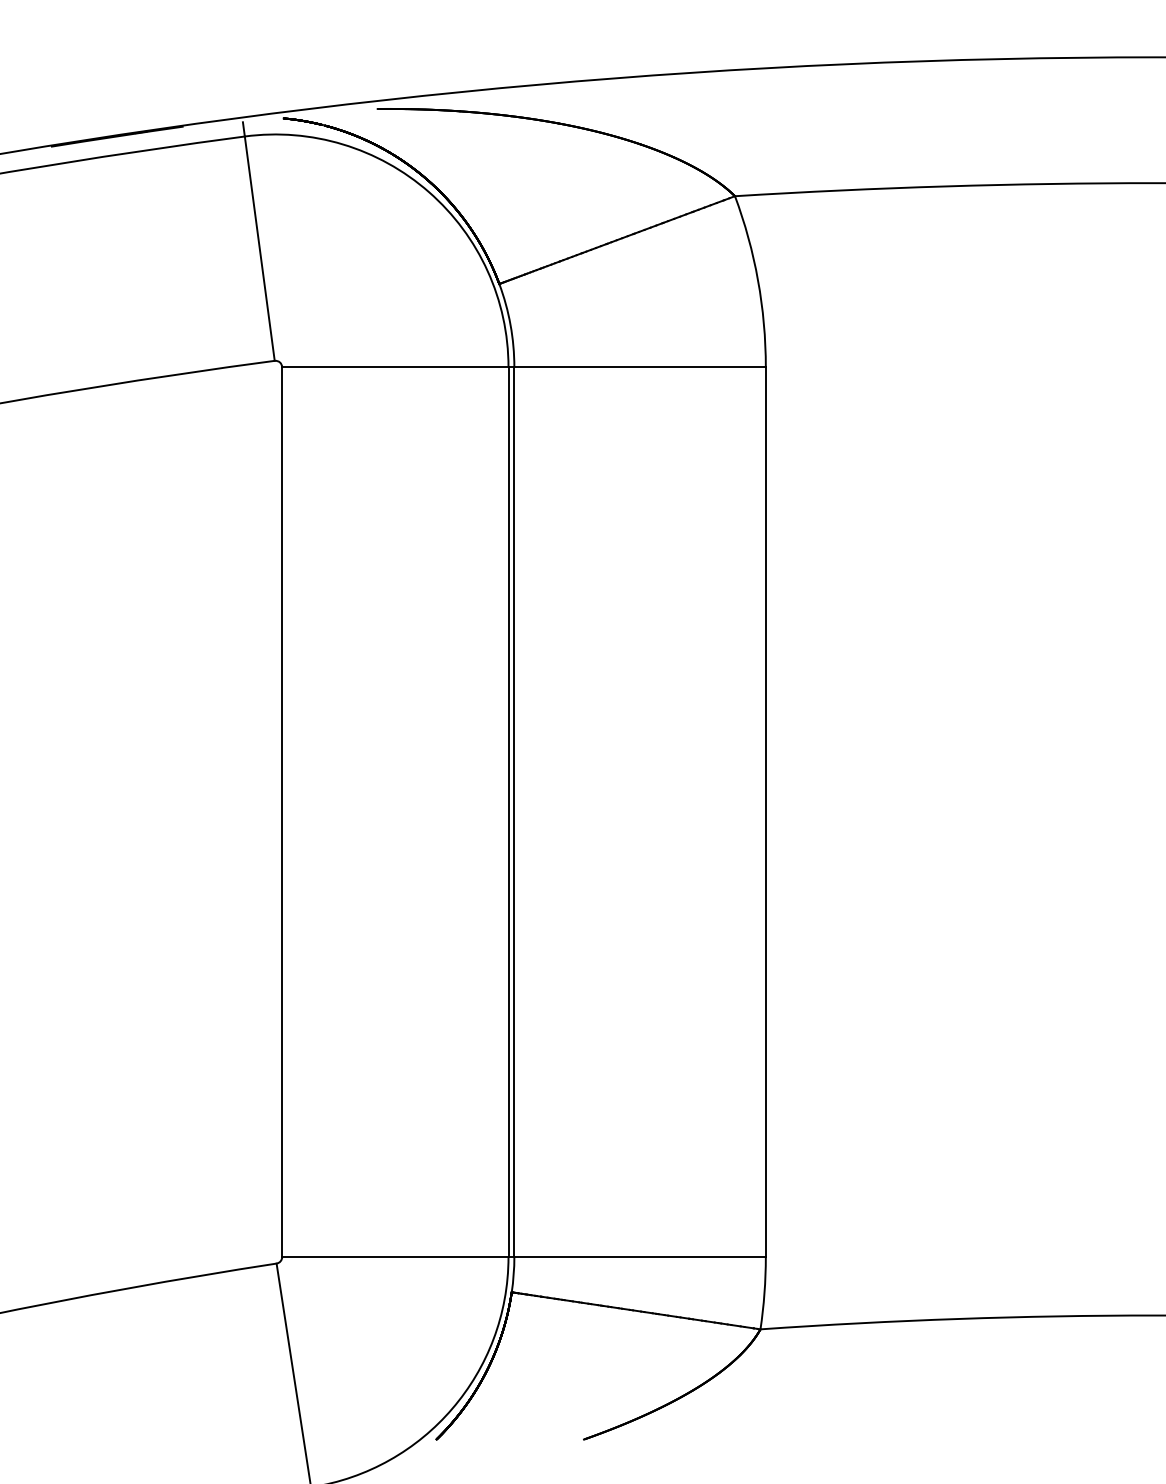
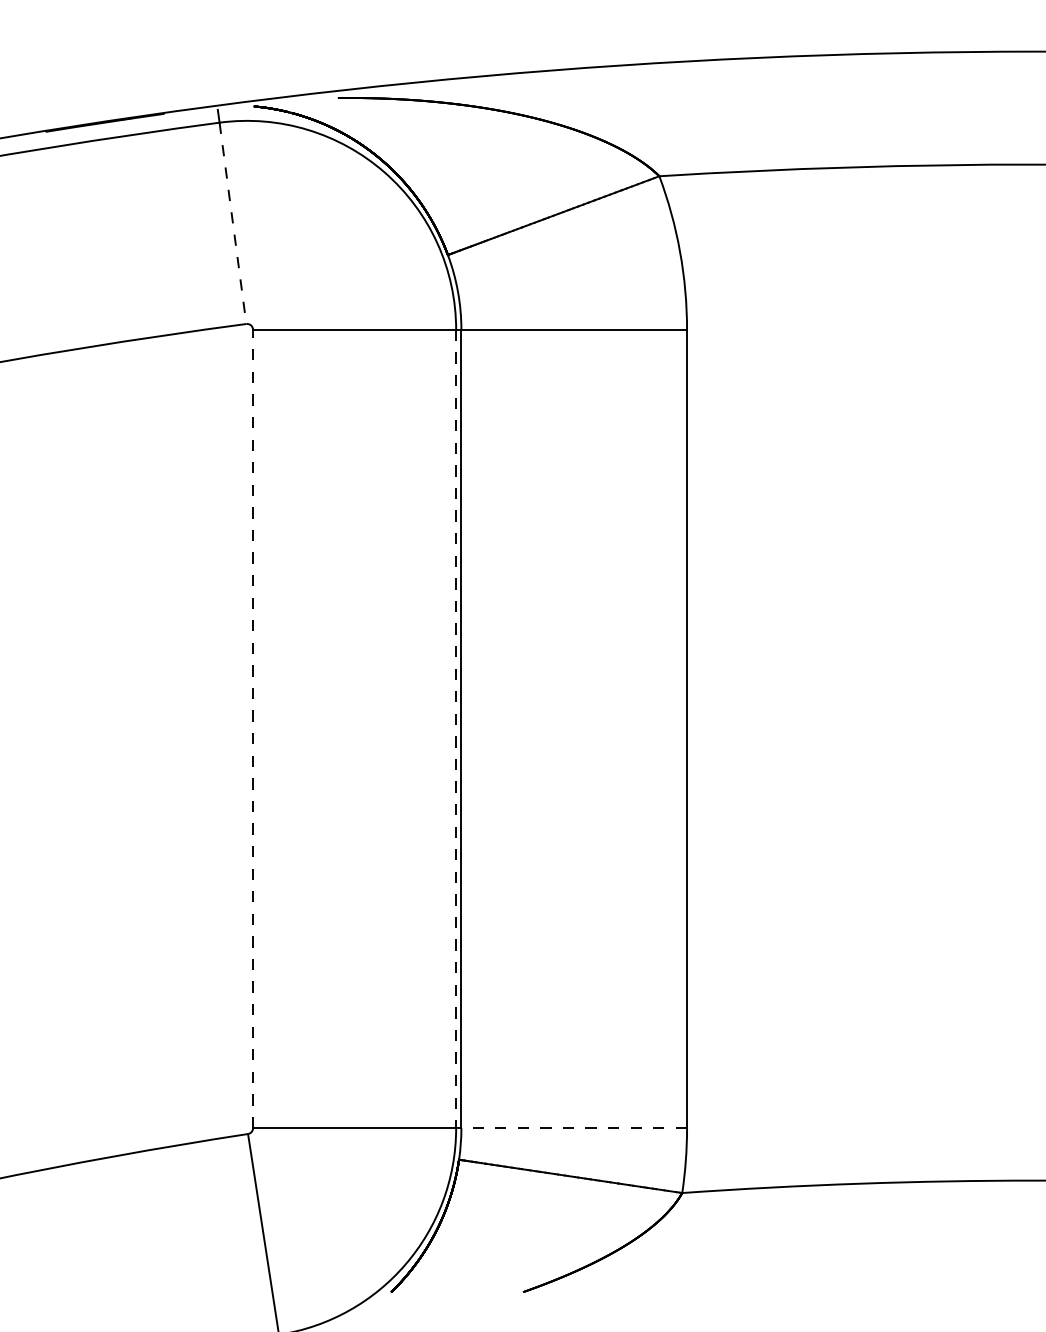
line: (259, 249) -> (232, 224), solid -> dashed
line: (282, 812) -> (253, 729), solid -> dashed
line: (508, 812) -> (456, 729), solid -> dashed
line: (640, 1257) -> (574, 1128), solid -> dashed

